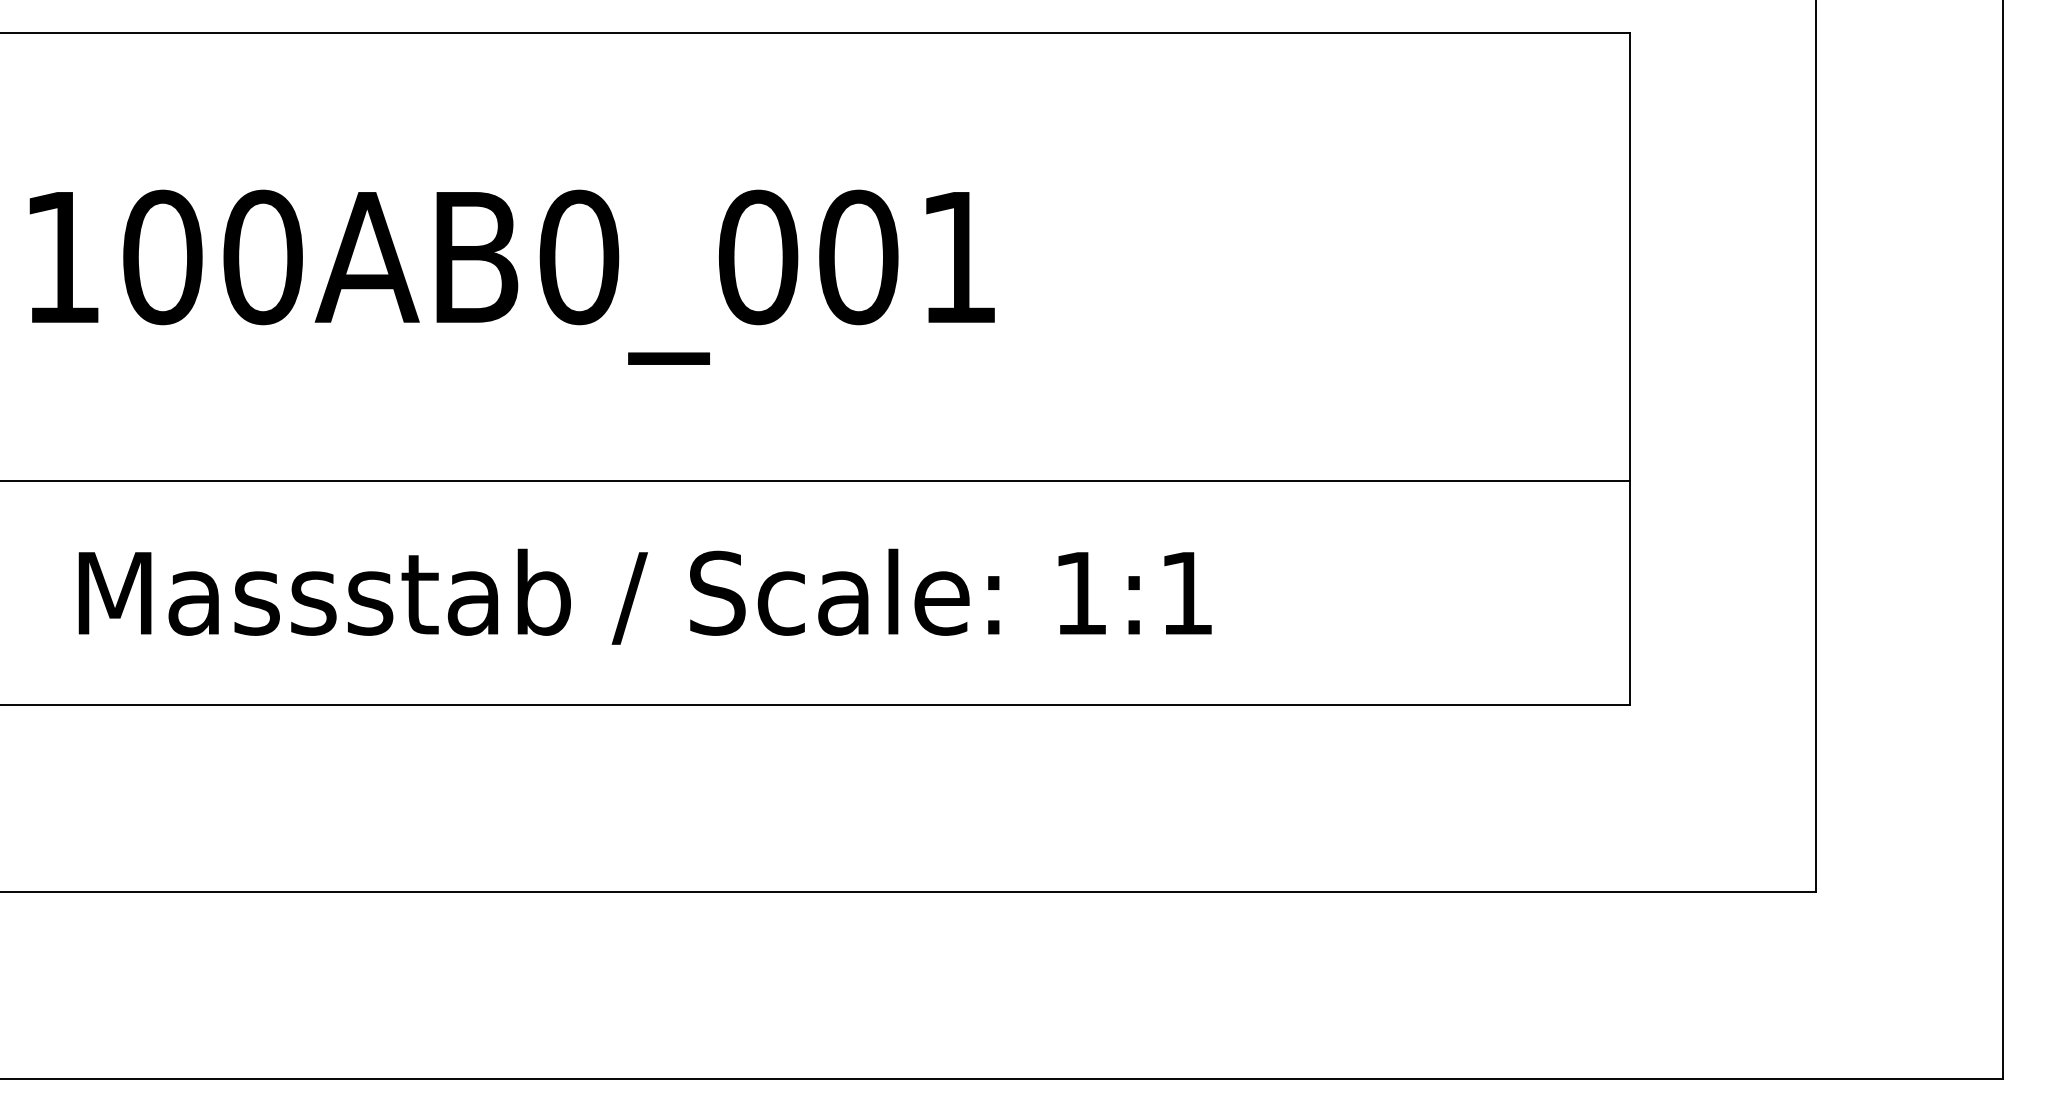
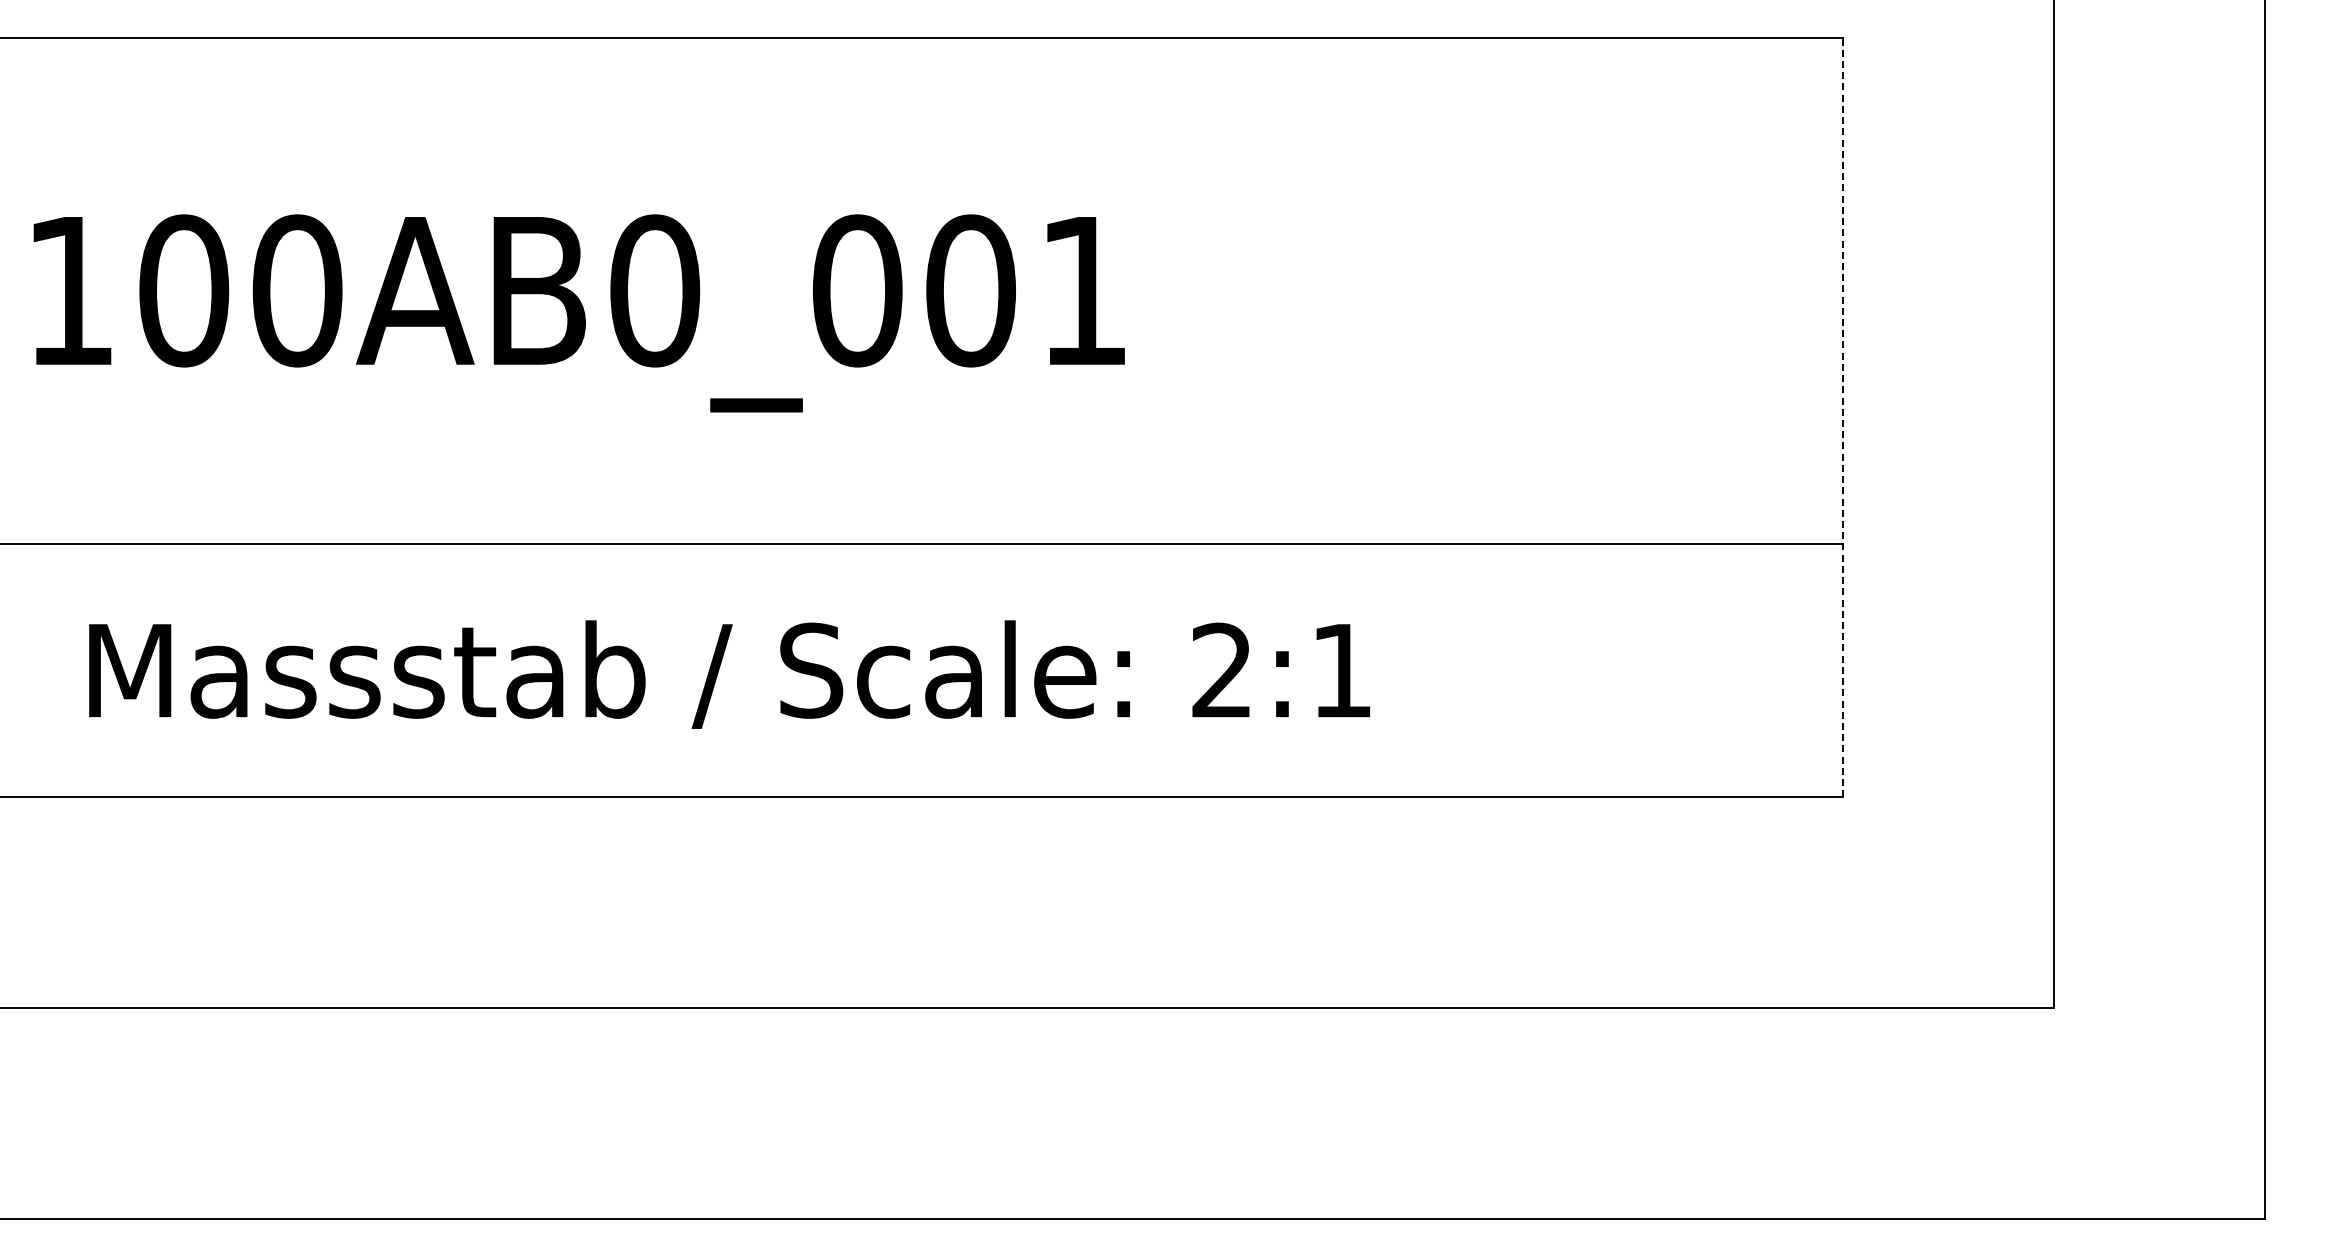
line: (1629, 369) -> (1842, 417), solid -> dashed
text: (1080, 592) -> (1221, 669), 1:1 -> 2:1

